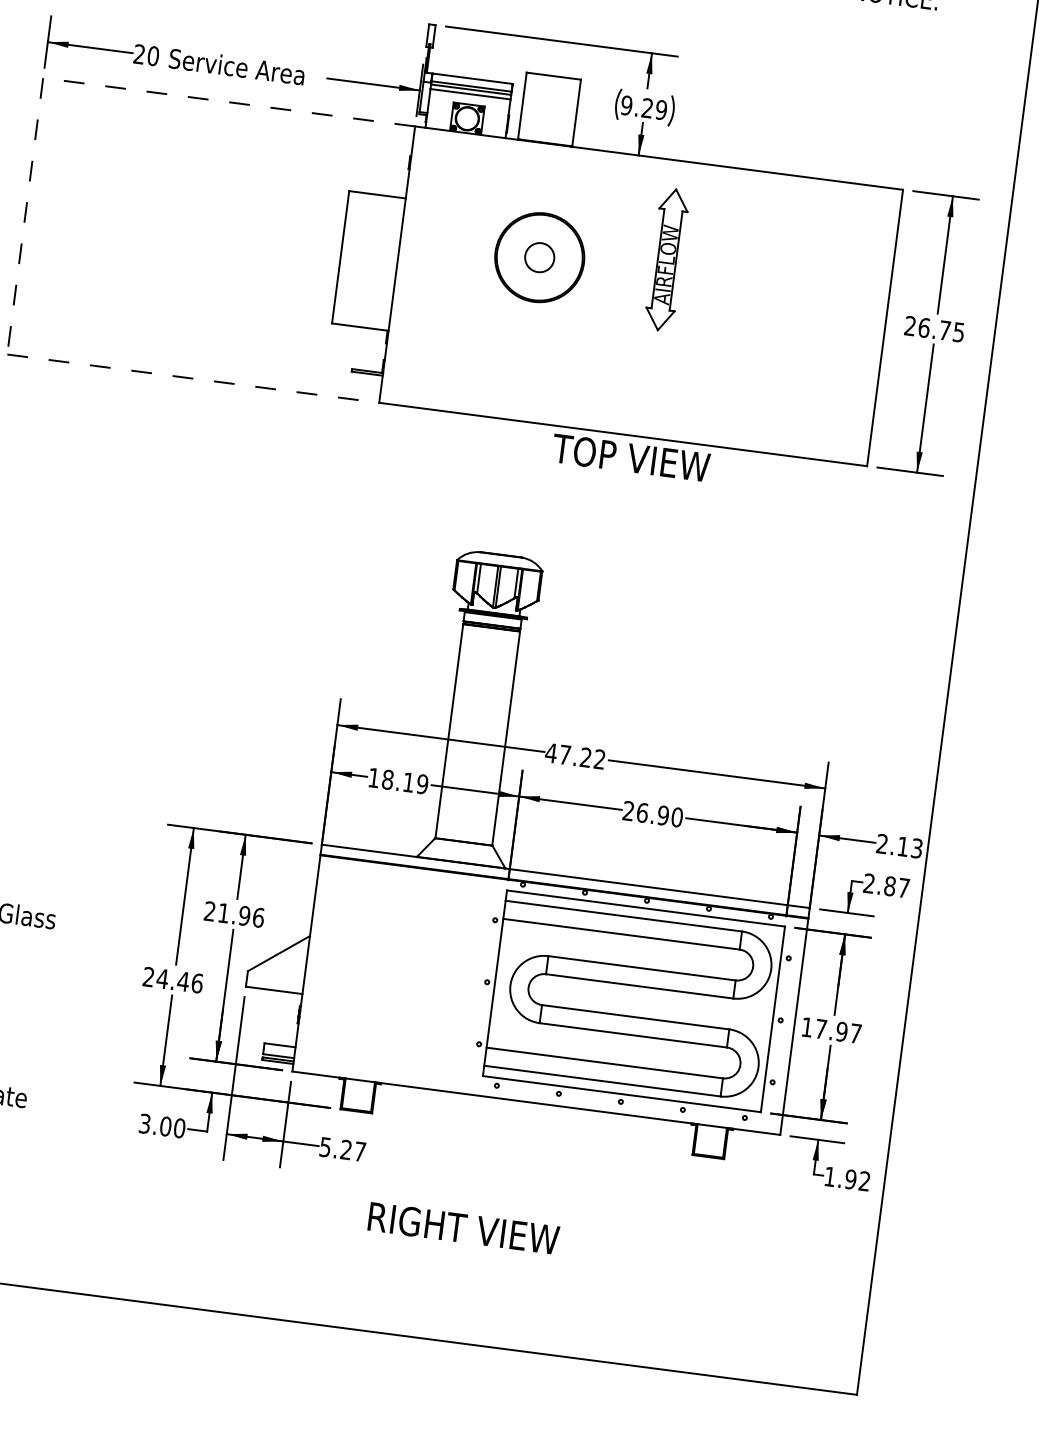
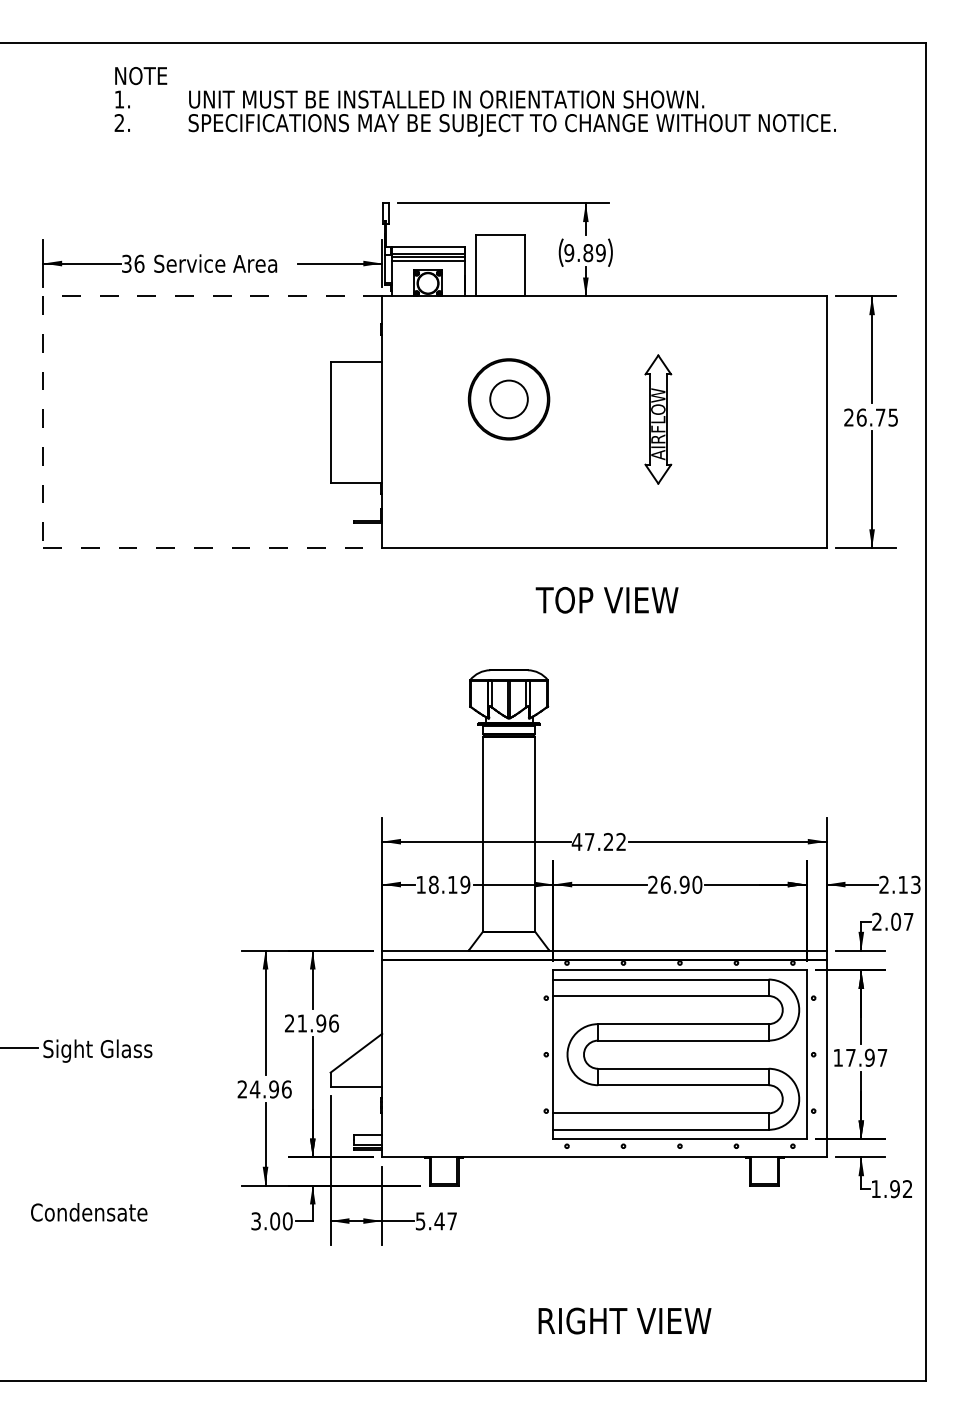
text: (146, 54) -> (133, 263), 20 -> 36
text: (647, 108) -> (588, 253), 9.29 -> 9.89
circle: (539, 257) -> (508, 399), size x1.43
part: (667, 259) -> (658, 419), moved
text: (630, 457) -> (606, 599), moved
text: (890, 885) -> (896, 921), 2.87 -> 2.07
text: (182, 981) -> (273, 1089), 24.46 -> 24.96
text: (346, 1150) -> (439, 1221), 5.27 -> 5.47
text: (463, 1227) -> (624, 1320), moved

